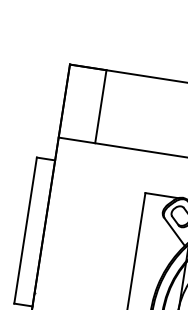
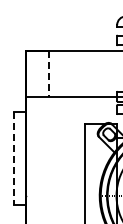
line: (101, 107) -> (49, 74), solid -> dashed
line: (25, 231) -> (14, 158), solid -> dashed

